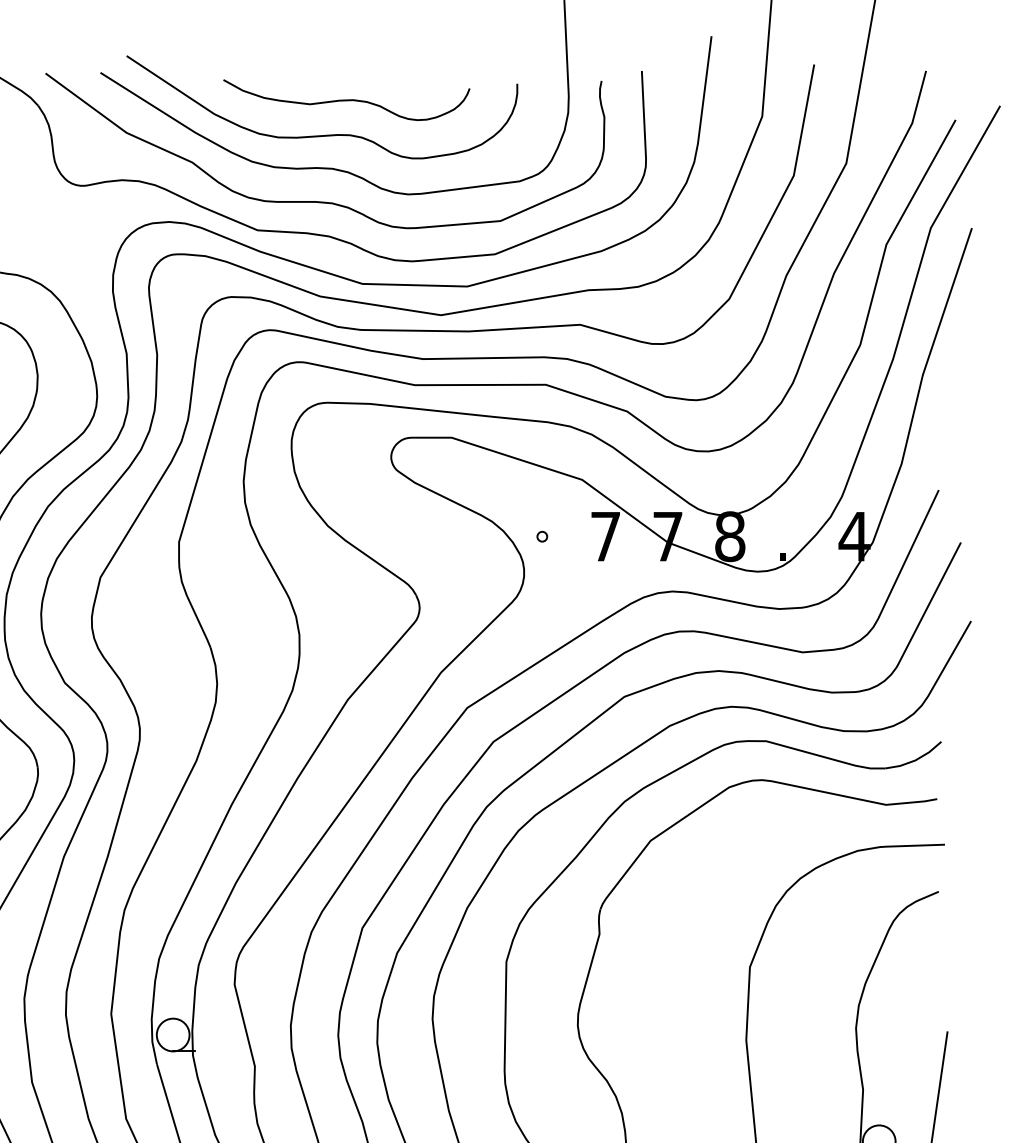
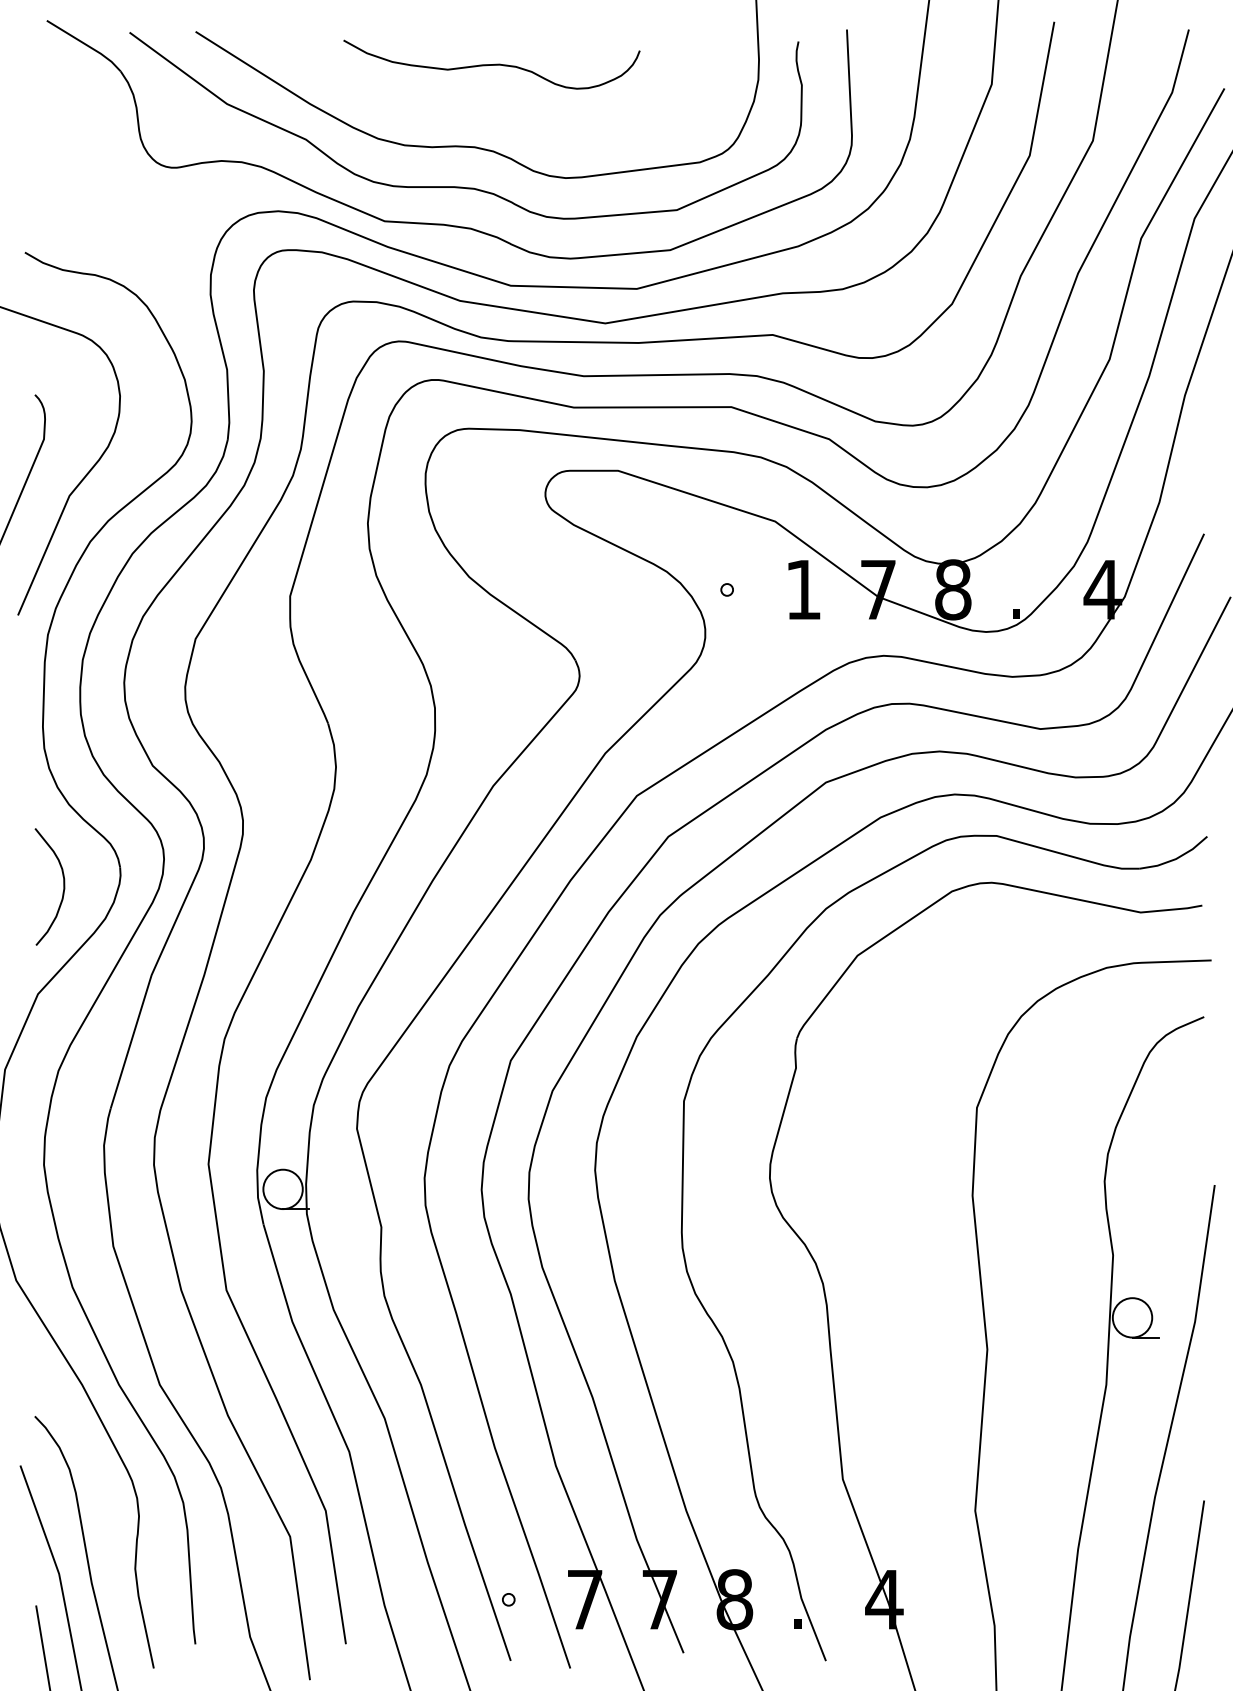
curve: (323, 134) -> (463, 106), removed
text: (605, 536) -> (803, 589), 7 -> 1

